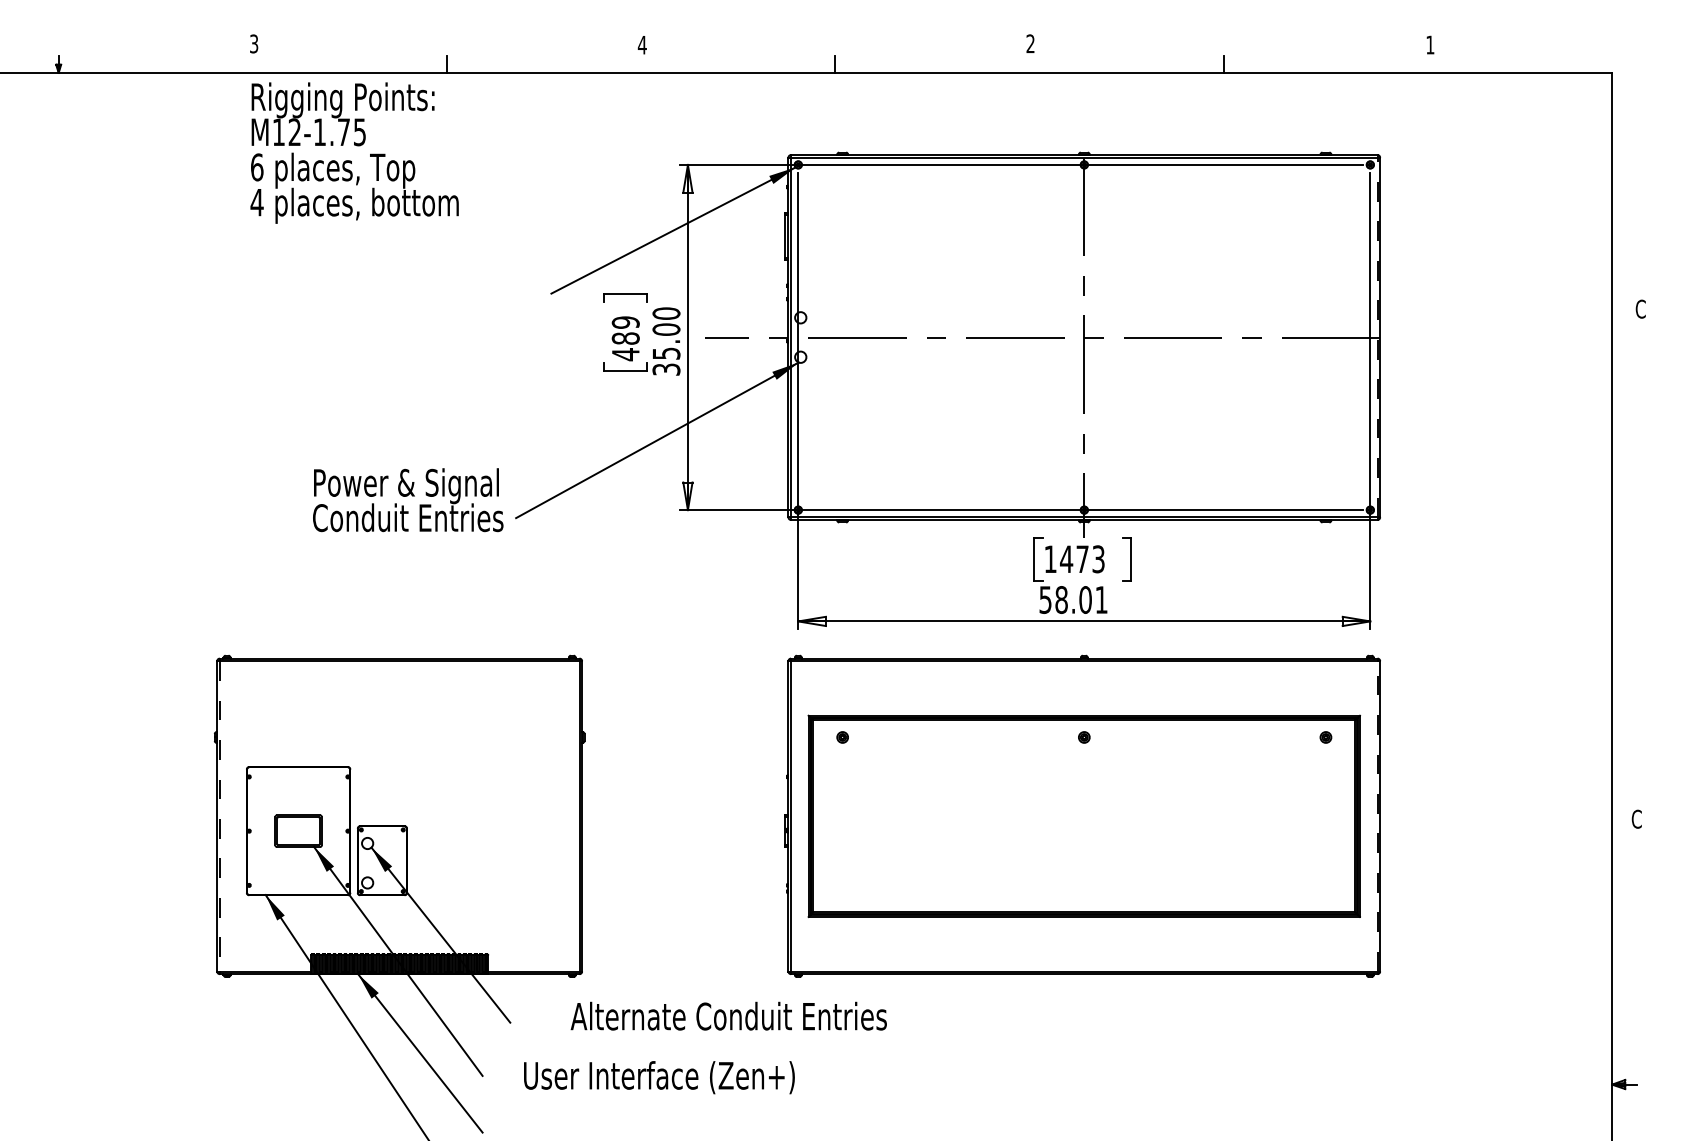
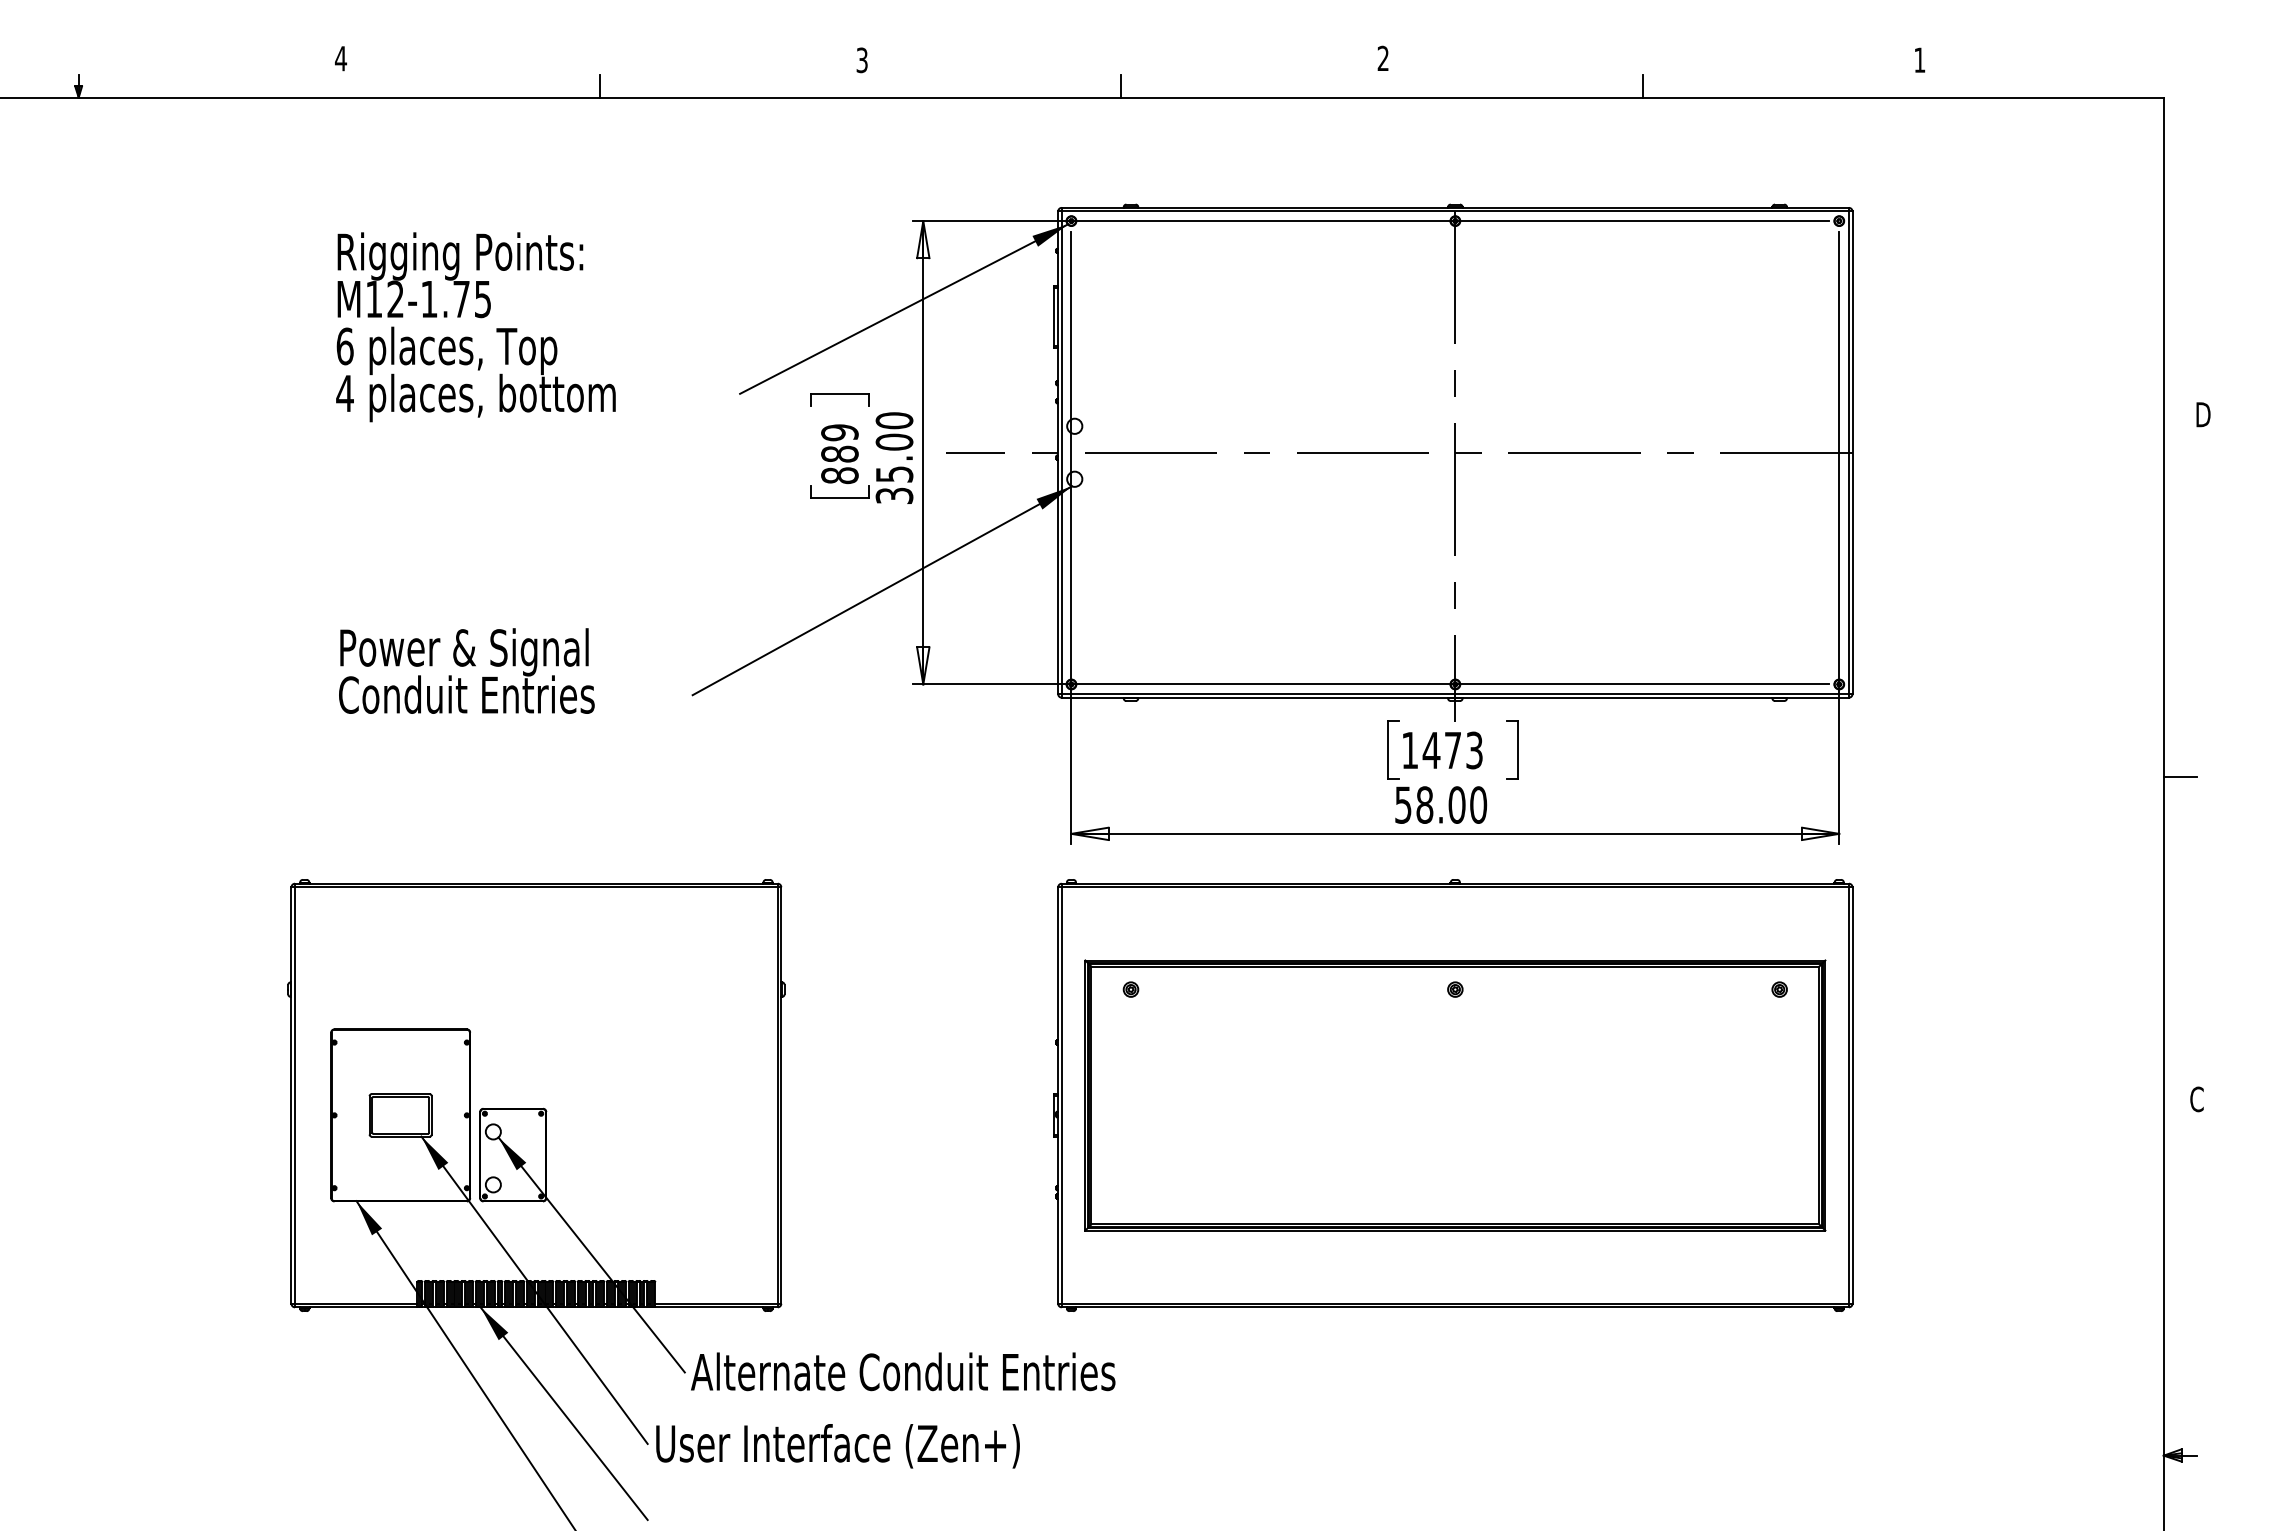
text: (254, 43) -> (341, 58), 3 -> 4
text: (642, 45) -> (862, 60), 4 -> 3
text: (354, 153) -> (475, 327), moved
text: (1640, 309) -> (2202, 414), C -> D
line: (1377, 337) -> (1848, 452), dashed -> solid
text: (625, 354) -> (839, 475), 489 -> 889
text: (407, 499) -> (466, 670), moved
line: (1623, 579) -> (2179, 777), added
text: (1101, 599) -> (1478, 804), 58.01 -> 58.00
line: (1377, 816) -> (1848, 1095), dashed -> solid
line: (220, 817) -> (295, 1096), dashed -> solid
text: (729, 1016) -> (903, 1371), moved
text: (659, 1077) -> (837, 1446), moved

